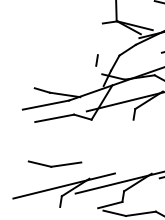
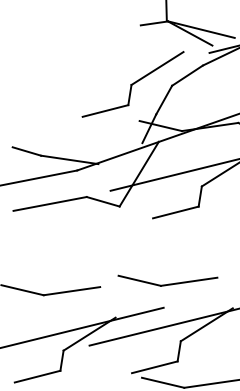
line: (111, 46) -> (157, 68), added
line: (83, 68) -> (104, 110), added
line: (121, 122) -> (175, 211), added
part: (117, 158) -> (168, 279), added
line: (47, 209) -> (36, 375), added

